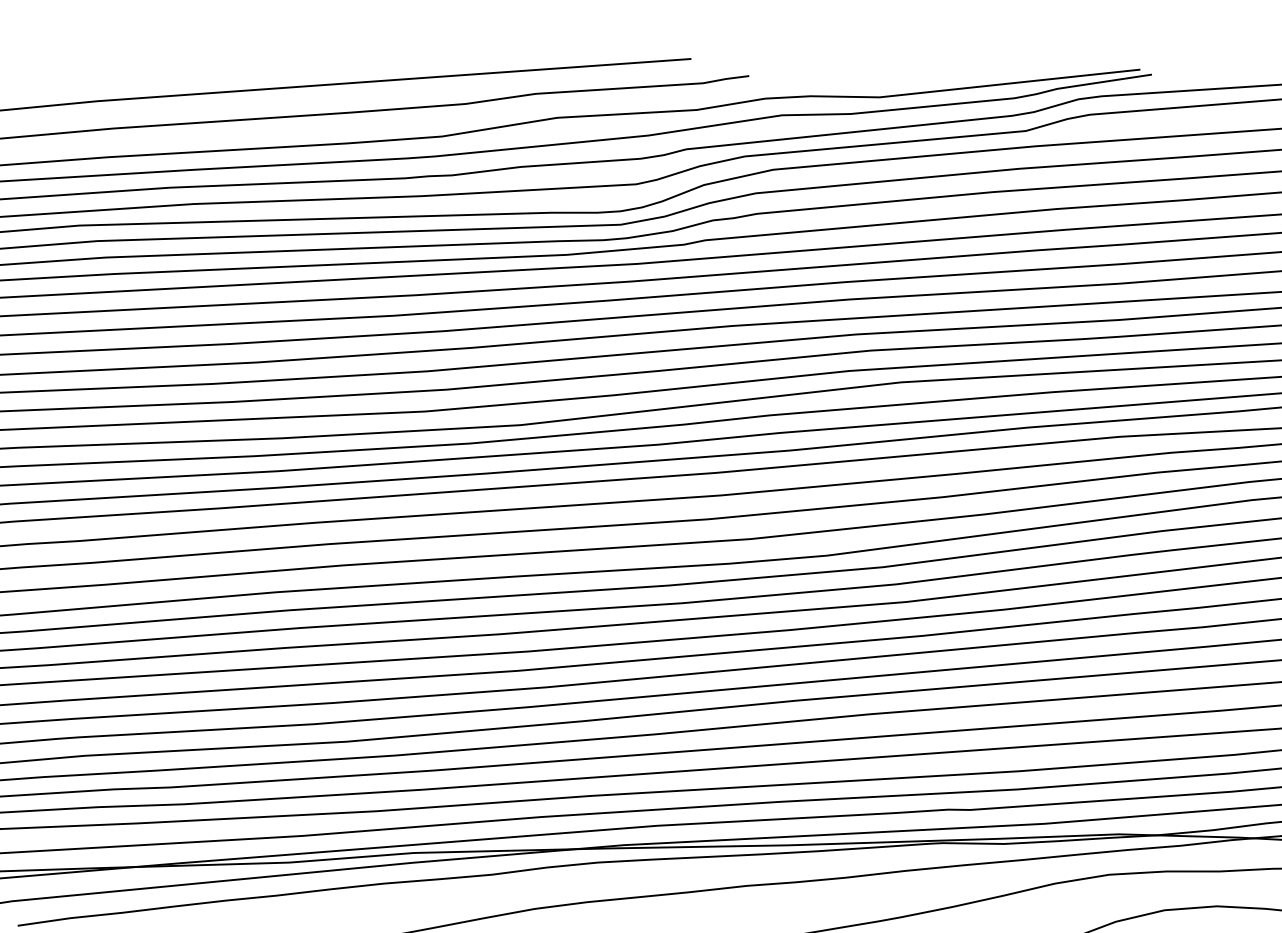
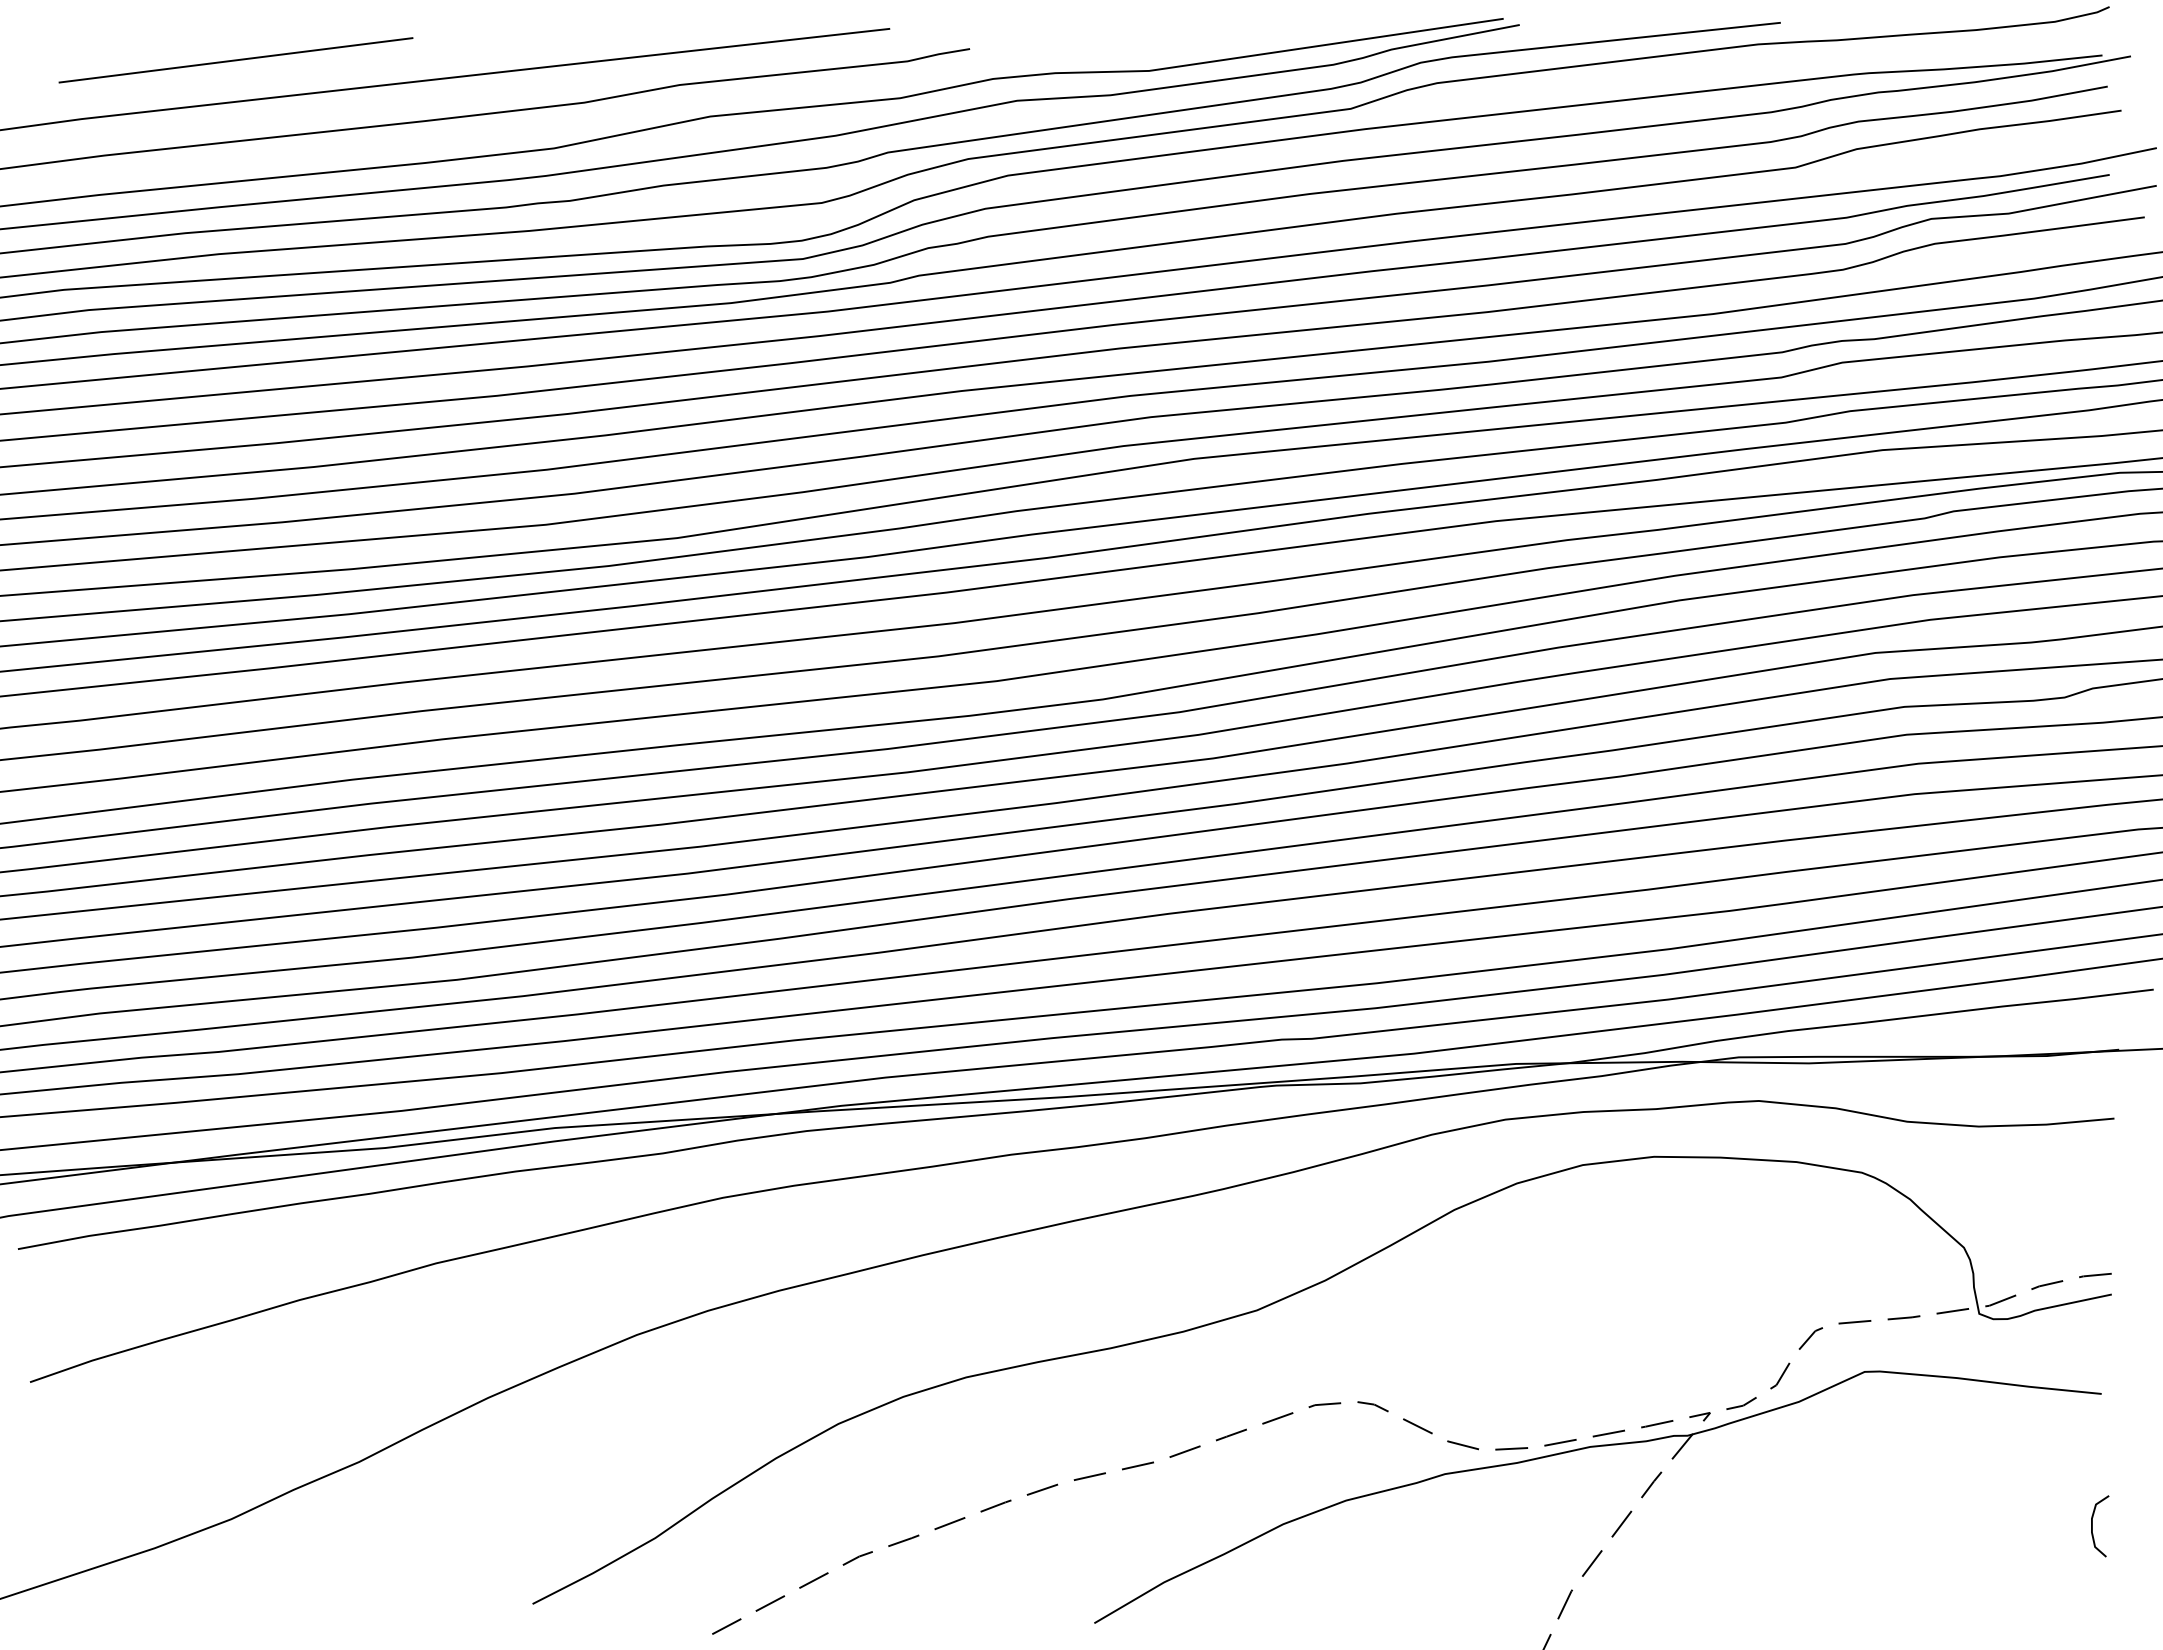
line: (211, 62) -> (235, 60), added

